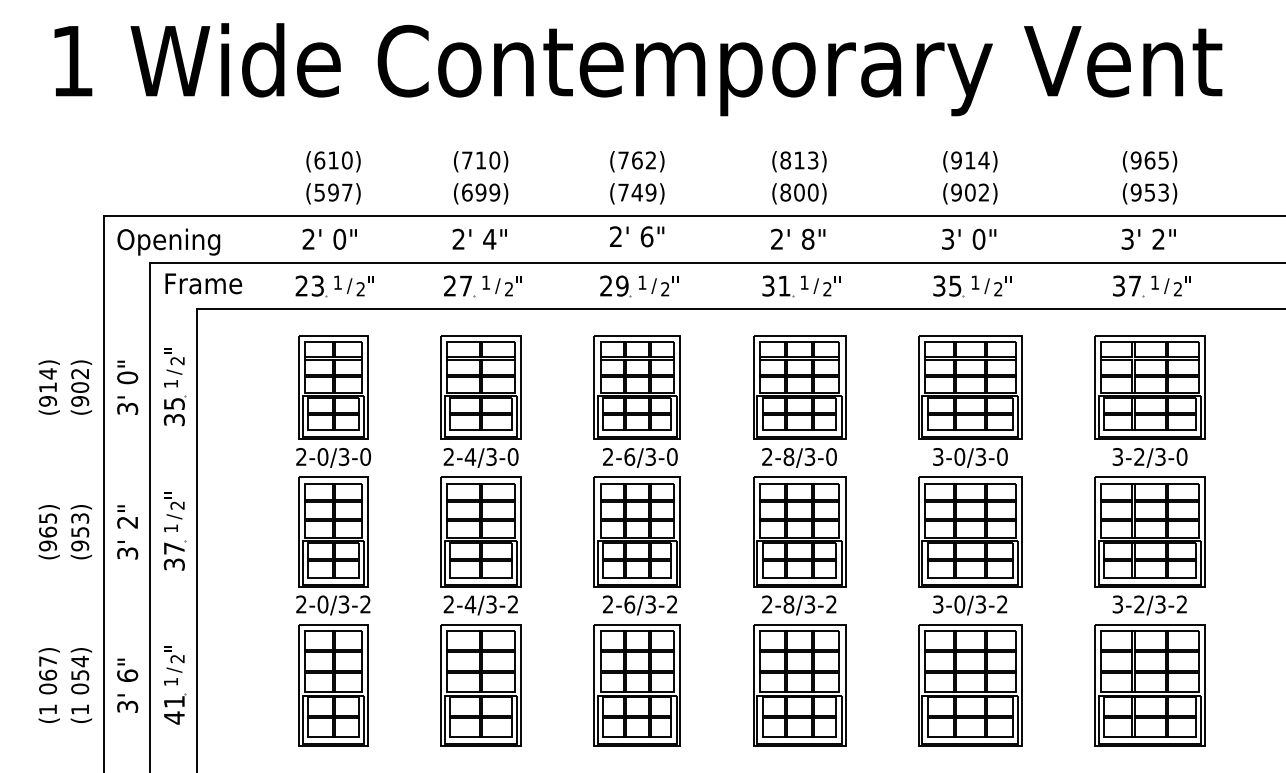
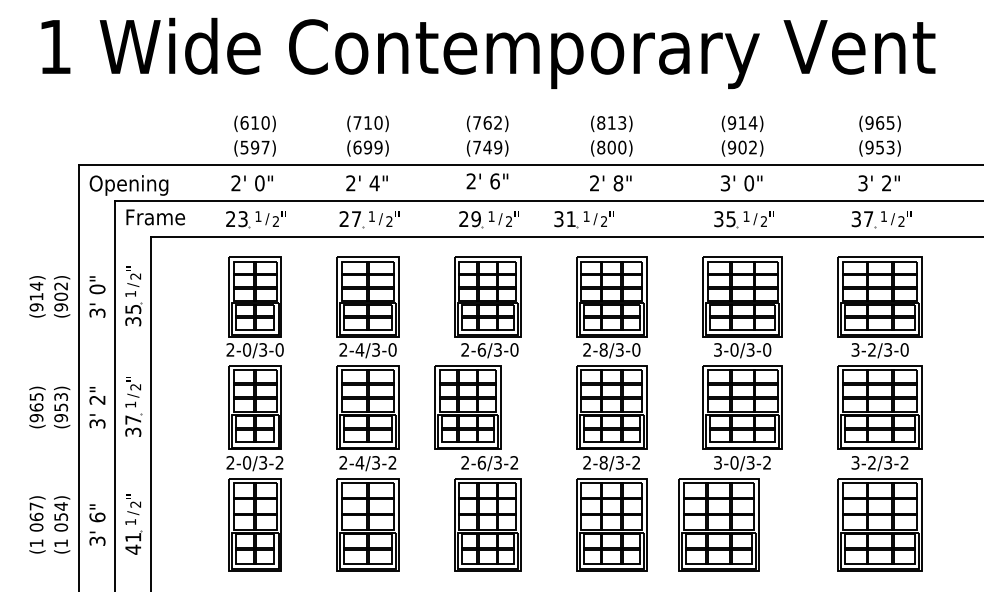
part: (801, 286) -> (584, 219), moved
part: (636, 531) -> (467, 406), moved
part: (970, 685) -> (718, 524), moved

